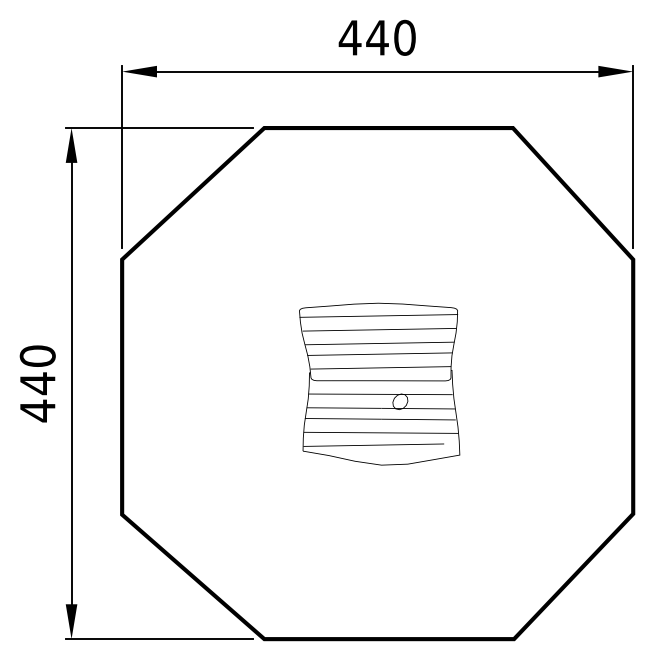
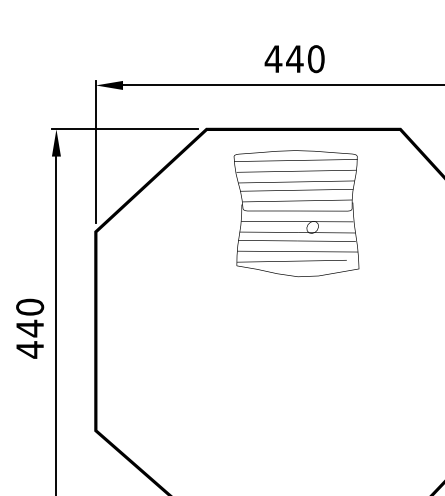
part: (379, 383) -> (296, 213), moved

